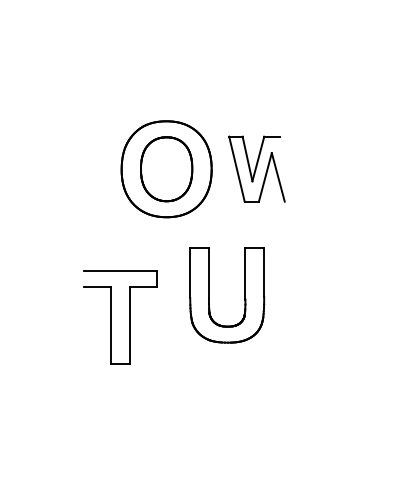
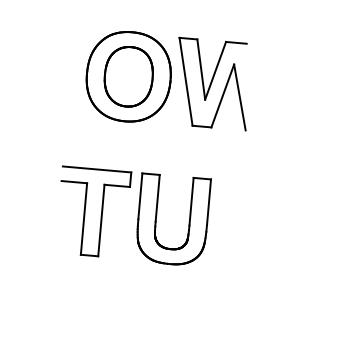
part: (256, 168) -> (212, 83), size x1.43
part: (244, 295) -> (188, 221), moved
part: (111, 317) -> (85, 211), moved

